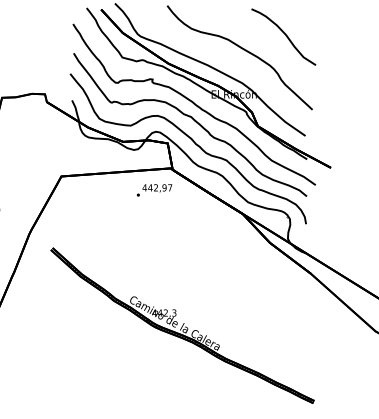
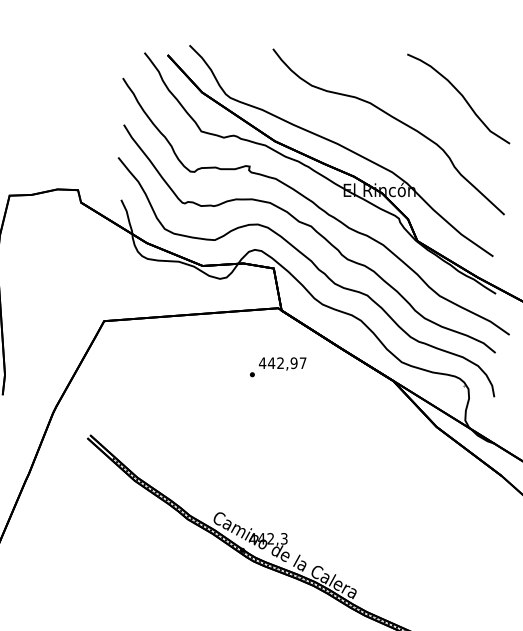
text: (154, 190) -> (278, 367), moved

